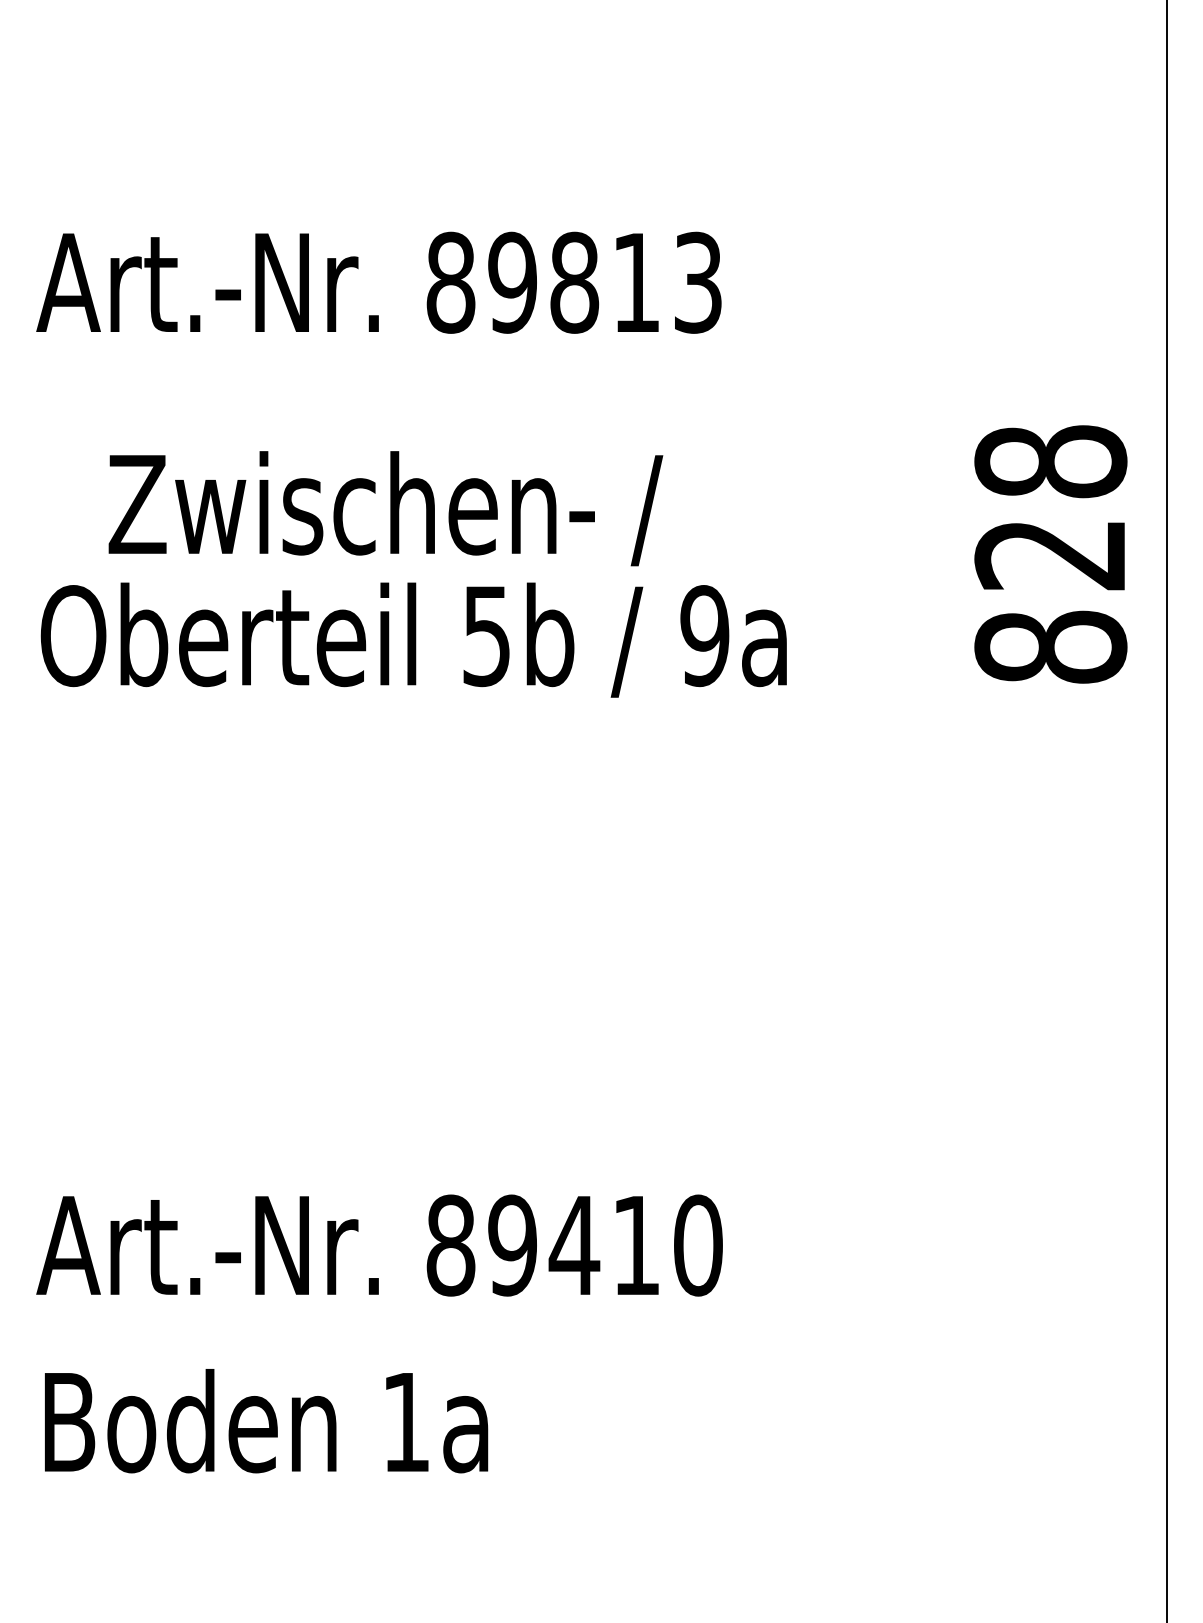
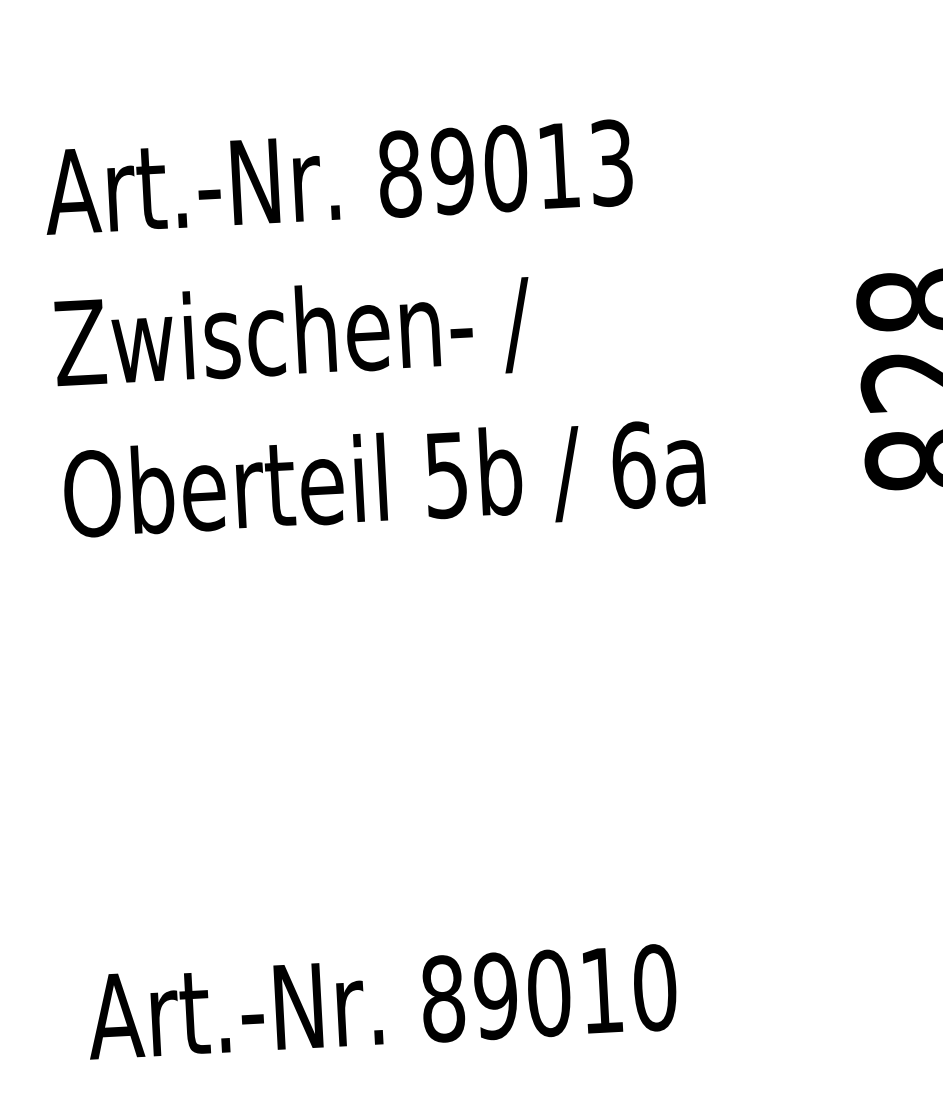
text: (574, 282) -> (505, 168), 89813 -> 89013
text: (385, 508) -> (292, 335), moved
text: (704, 636) -> (632, 465), 9a -> 6a
text: (574, 1245) -> (548, 993), 89410 -> 89010

